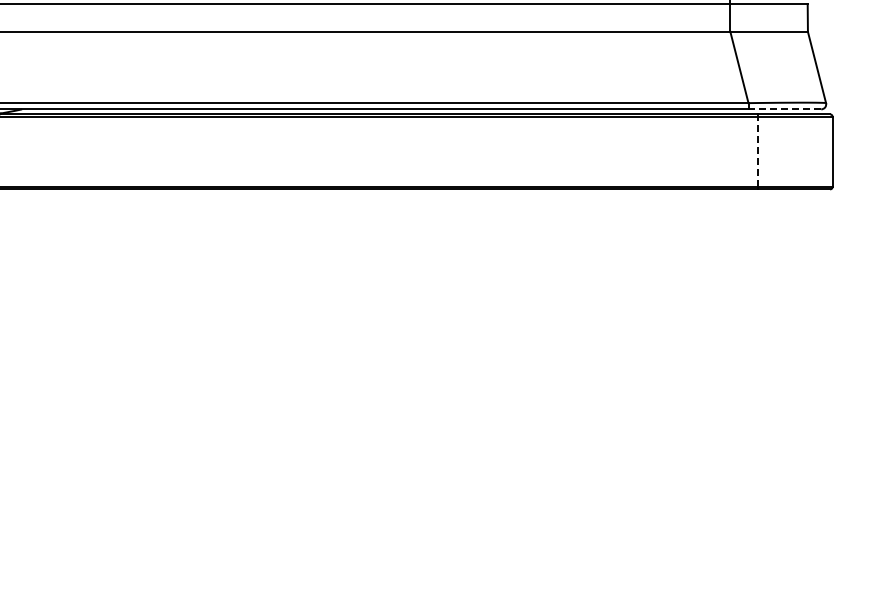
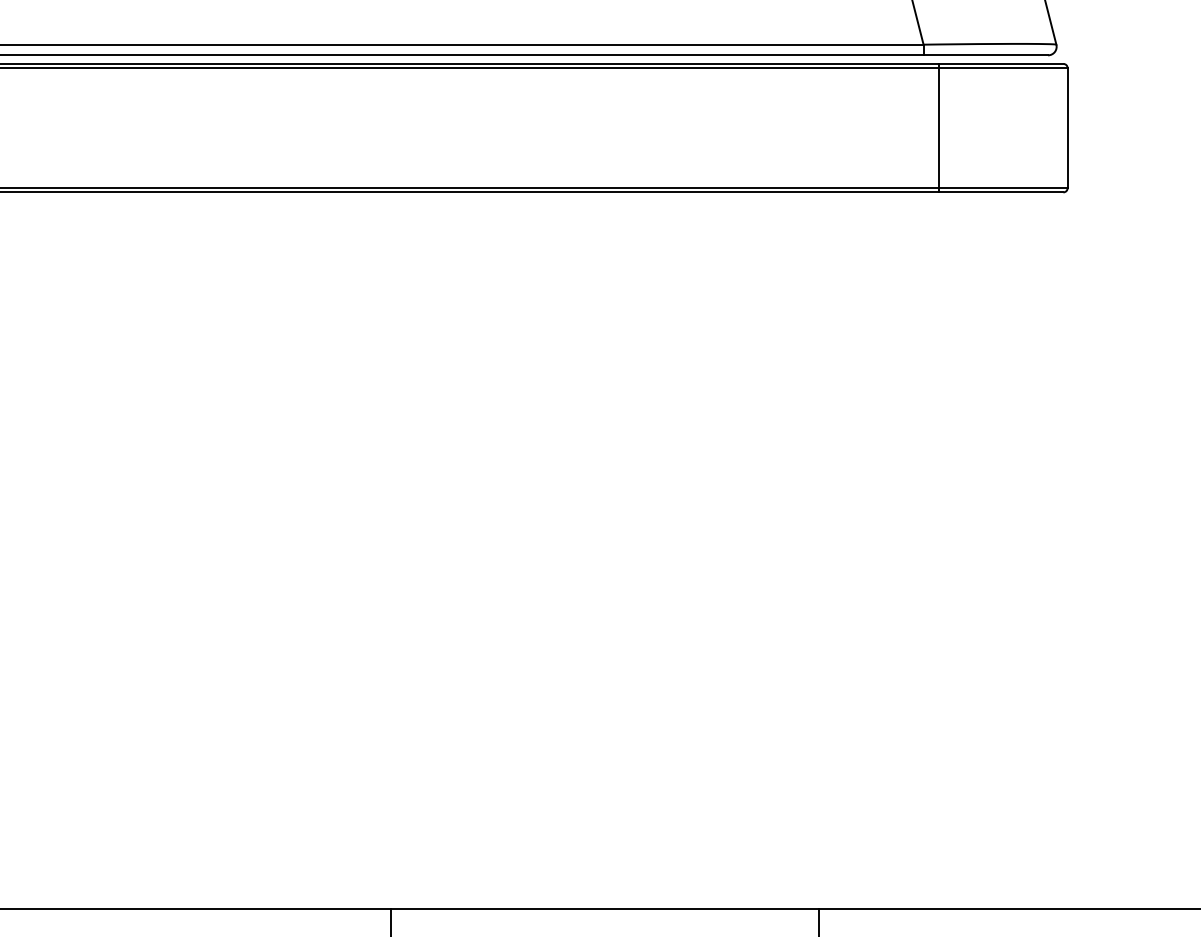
line: (784, 109) -> (985, 55), dashed -> solid
line: (757, 151) -> (938, 127), dashed -> solid

